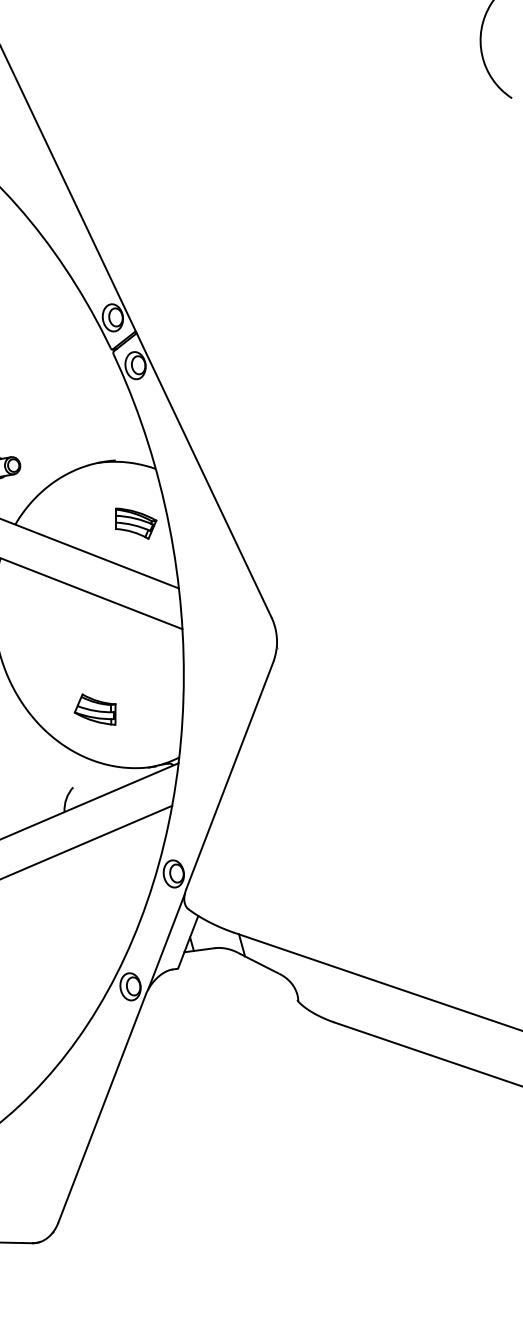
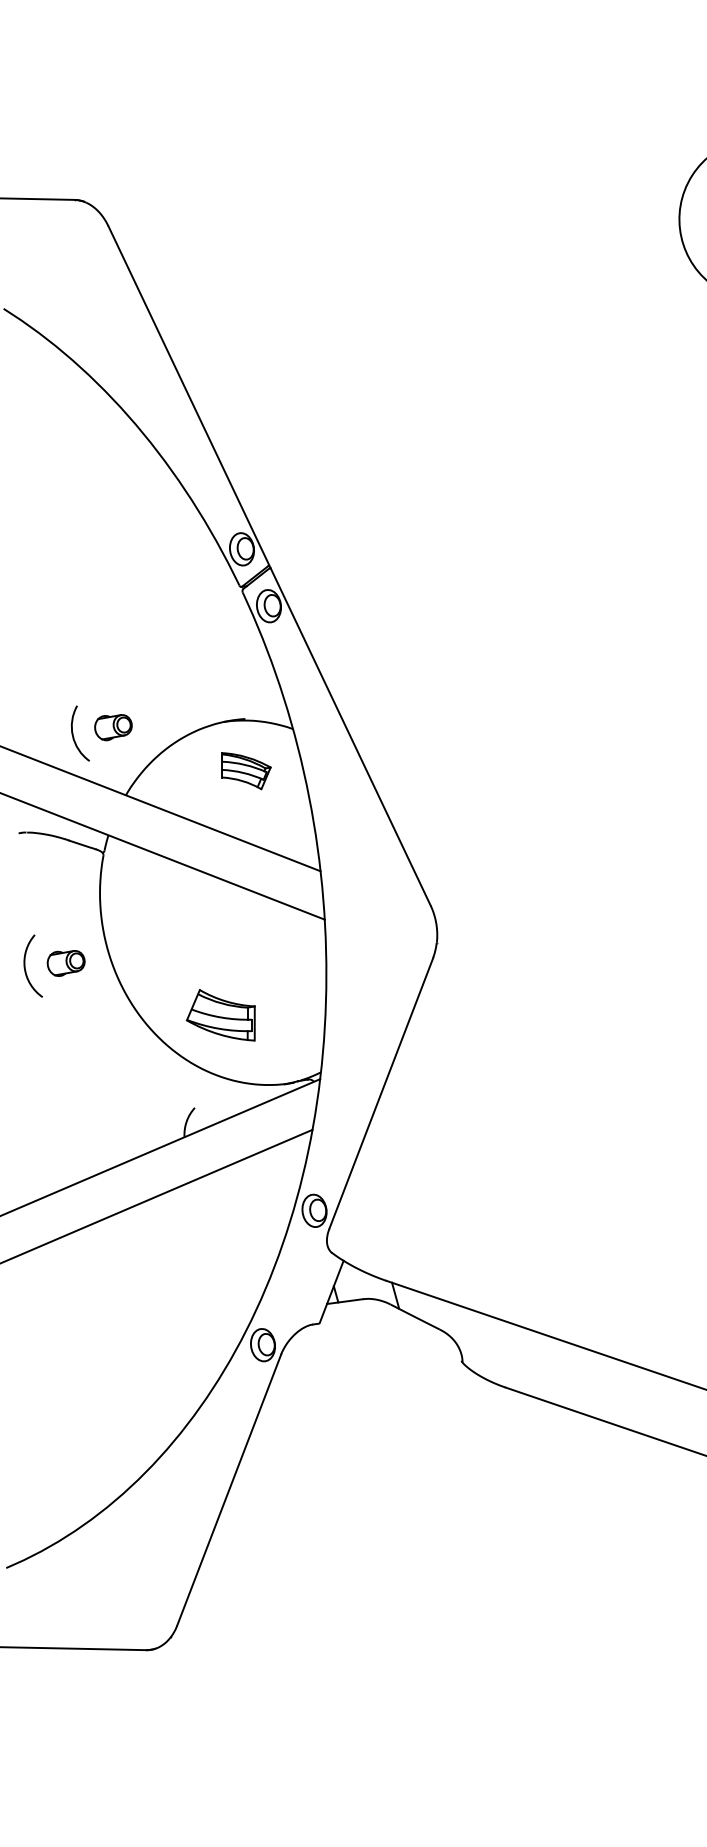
part: (136, 523) -> (246, 771), moved
part: (94, 709) -> (220, 1015), size x1.4
line: (166, 941) -> (305, 1291), removed

